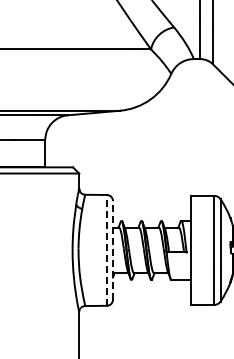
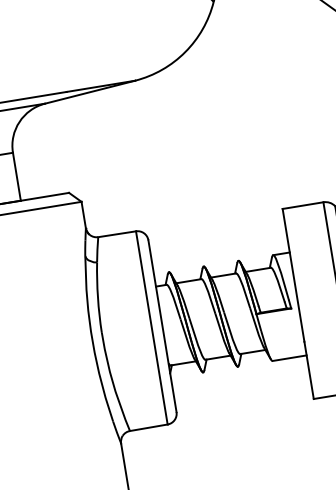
line: (106, 249) -> (150, 326), dashed -> solid
line: (113, 249) -> (163, 324), dashed -> solid

